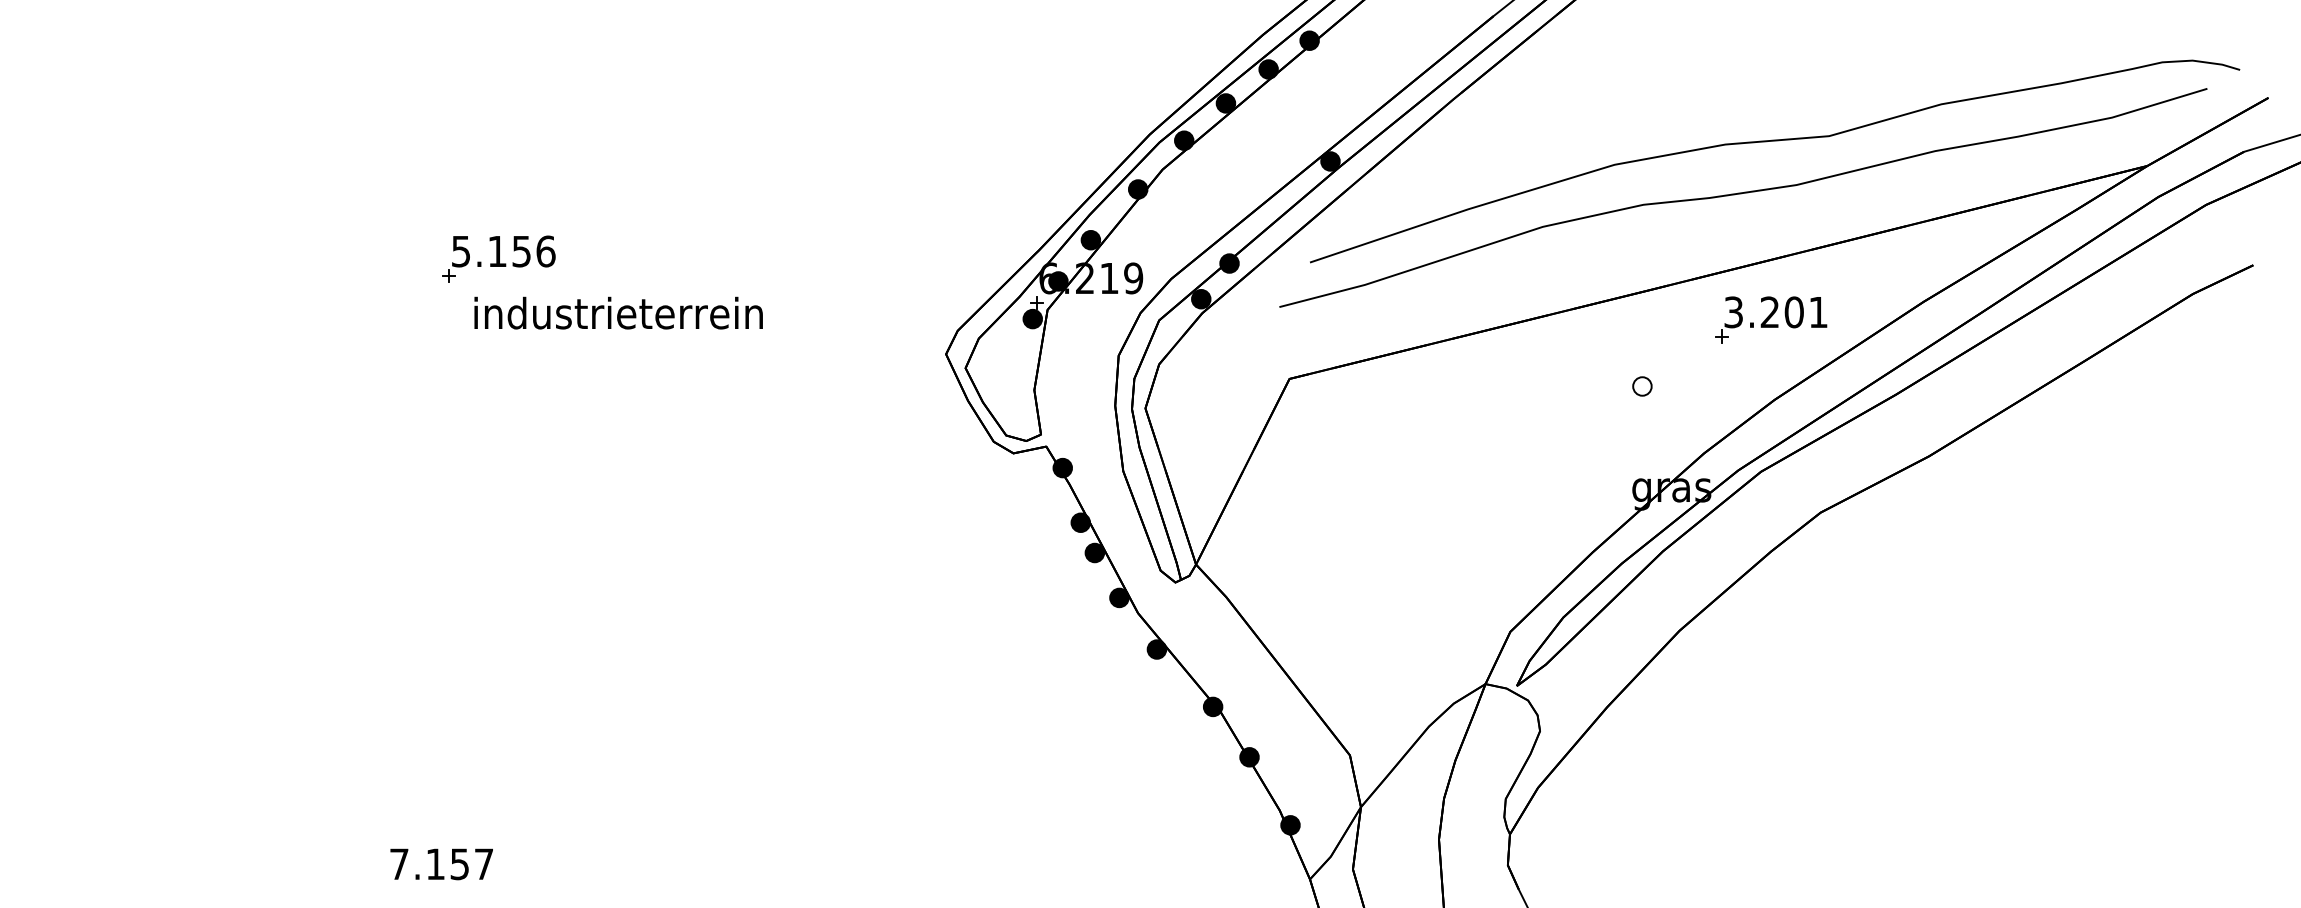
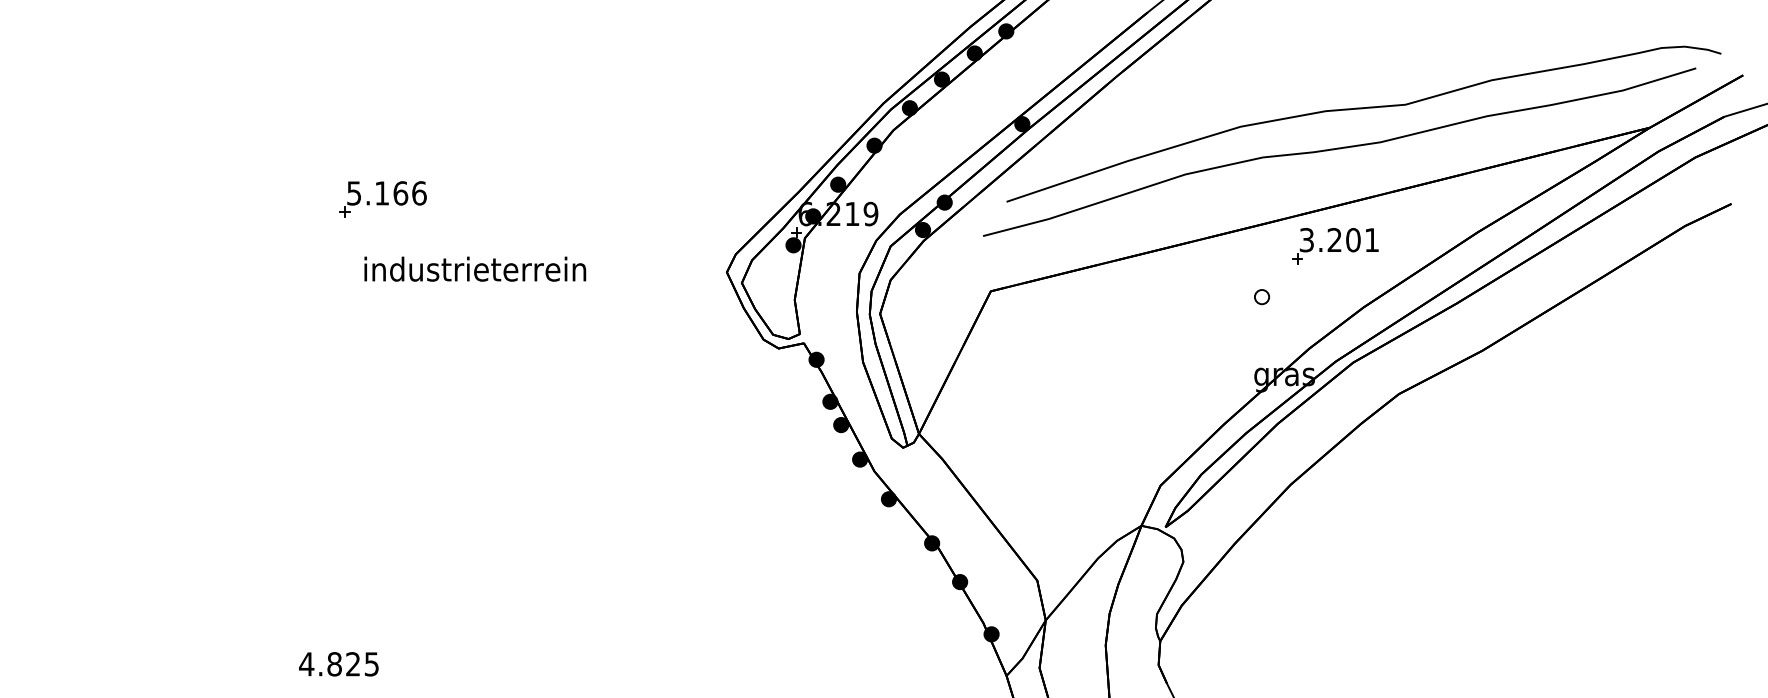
text: (521, 251) -> (400, 193), 5.156 -> 5.166
text: (618, 312) -> (475, 268), moved
part: (1771, 319) -> (1335, 245), moved
text: (440, 864) -> (338, 664), 7.157 -> 4.825

